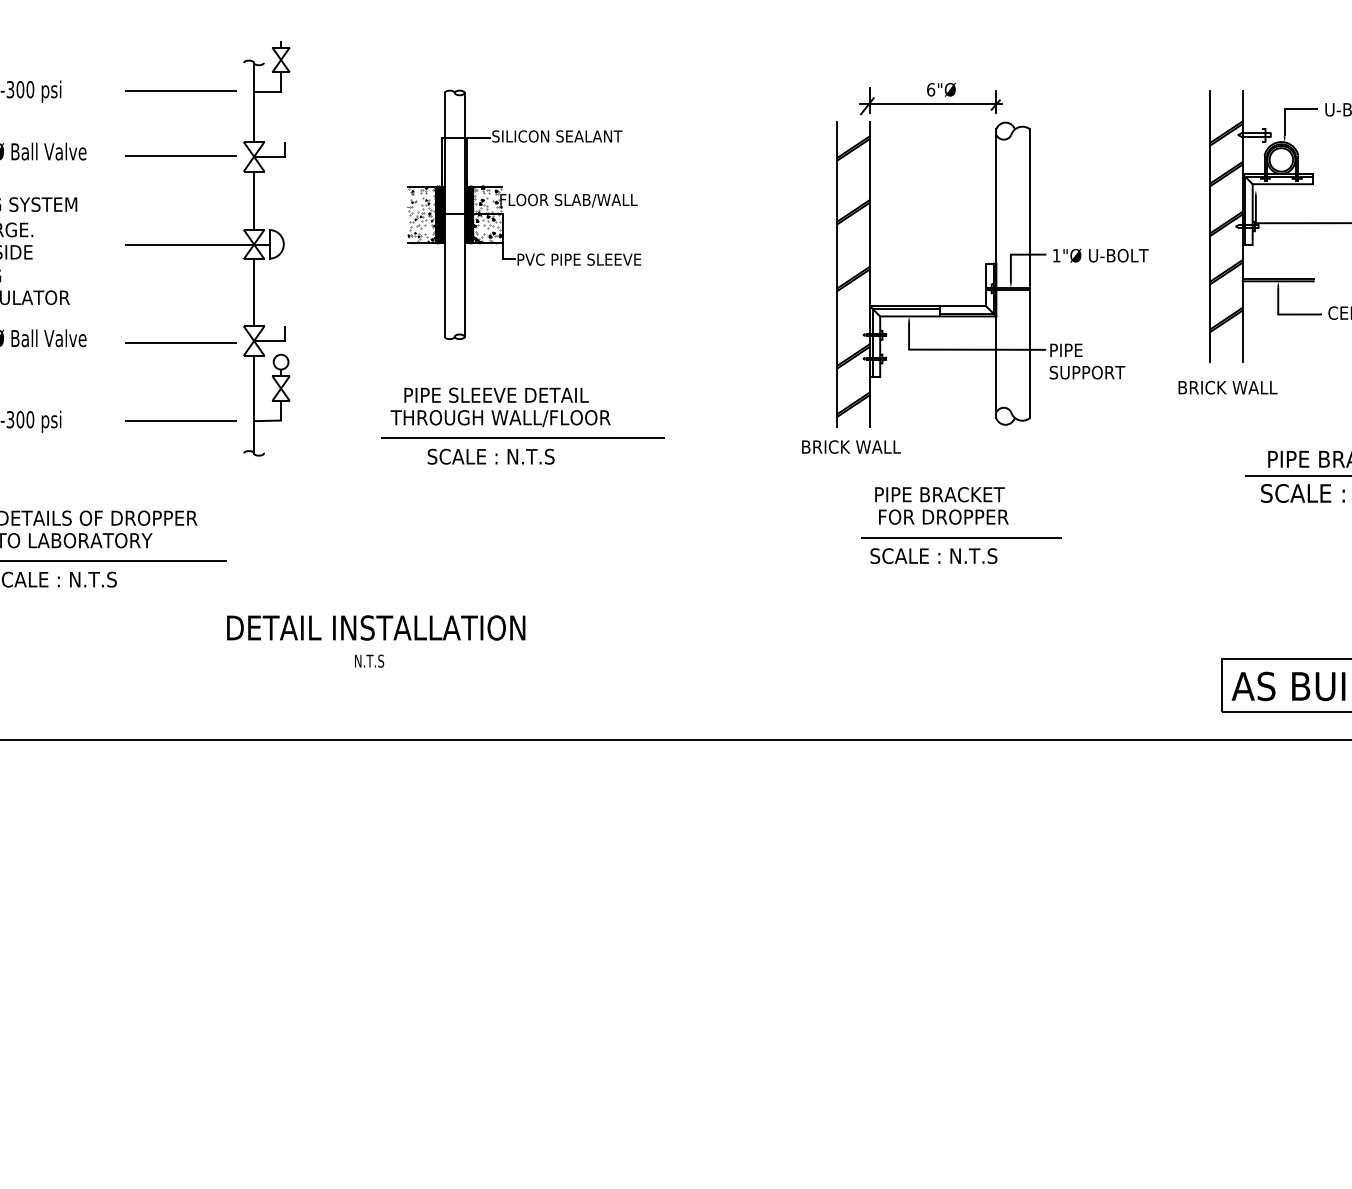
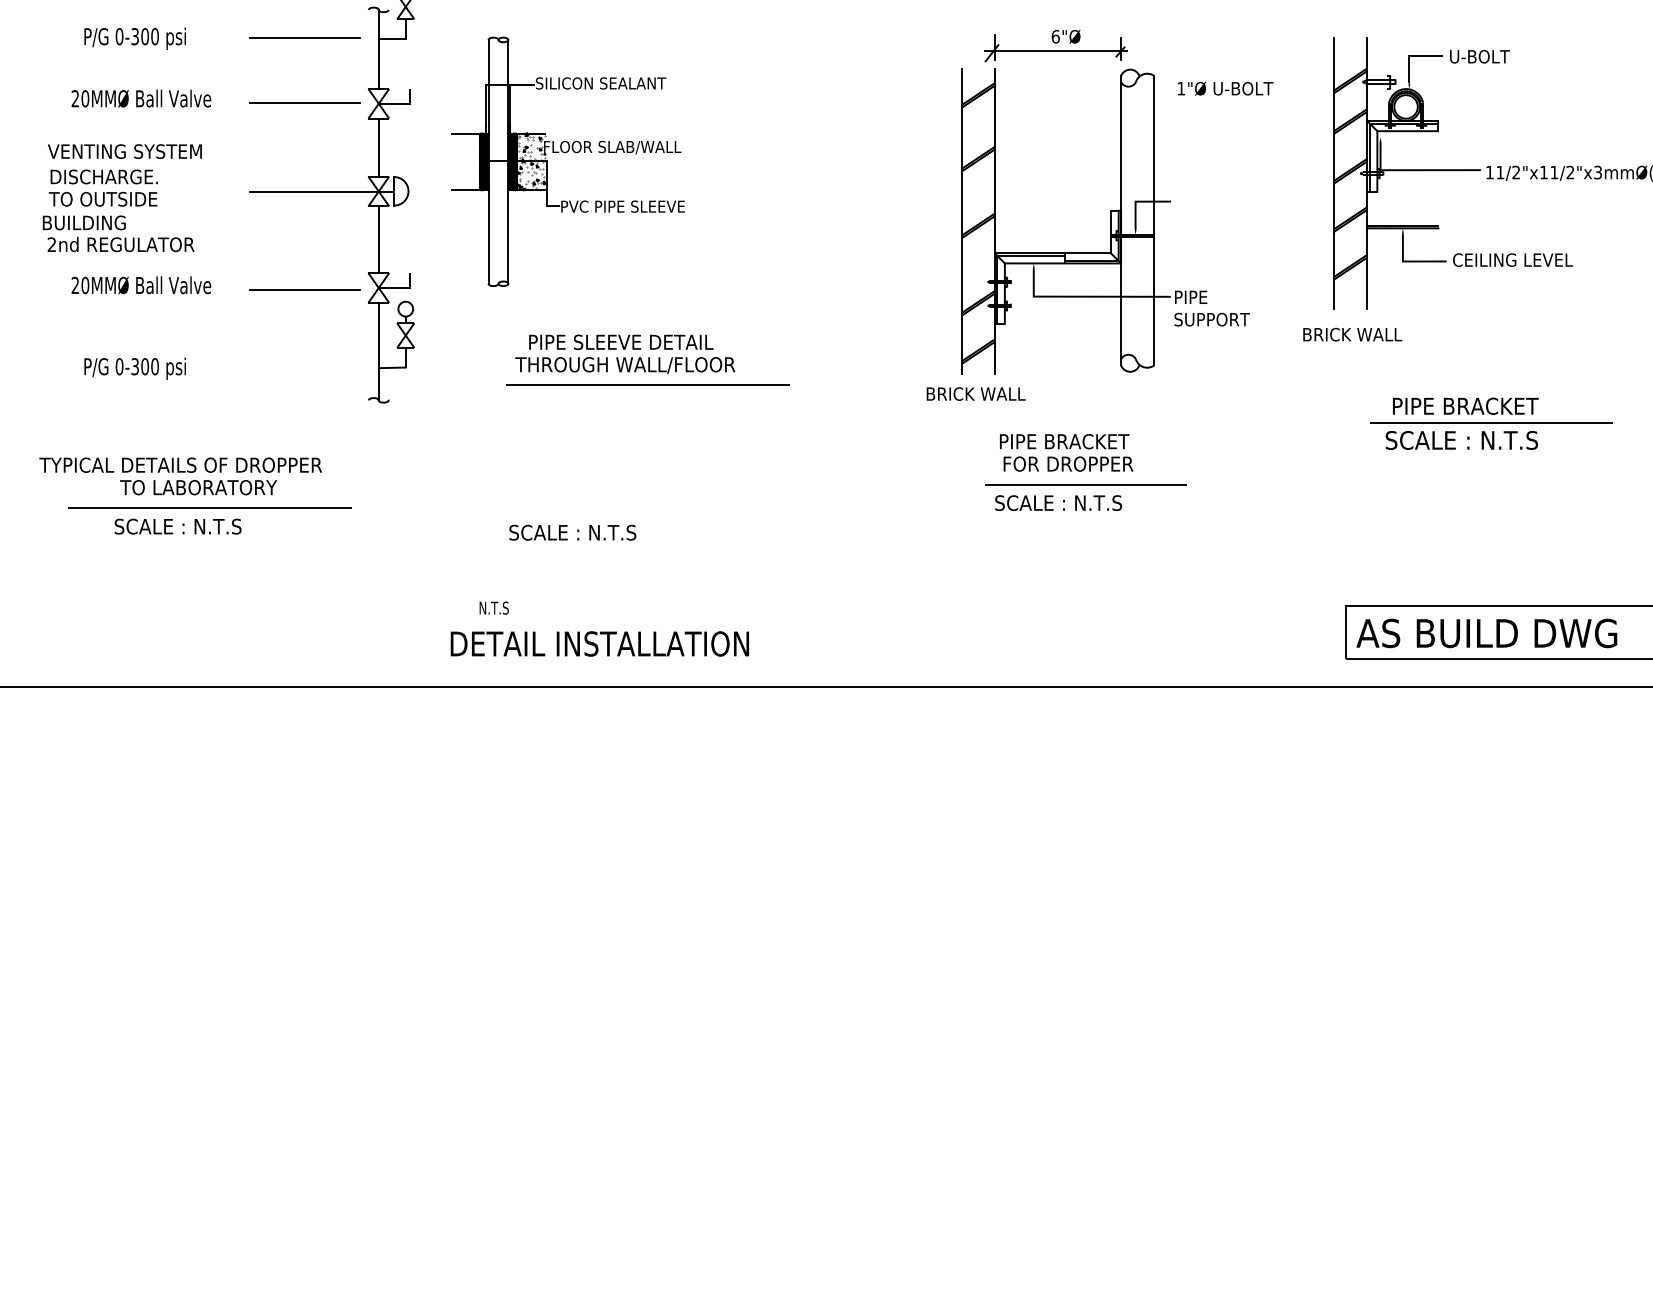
part: (521, 206) -> (565, 153), moved
text: (1100, 255) -> (1225, 88), moved
line: (180, 421) -> (305, 368), removed
text: (490, 456) -> (572, 532), moved
text: (375, 627) -> (599, 643), moved

